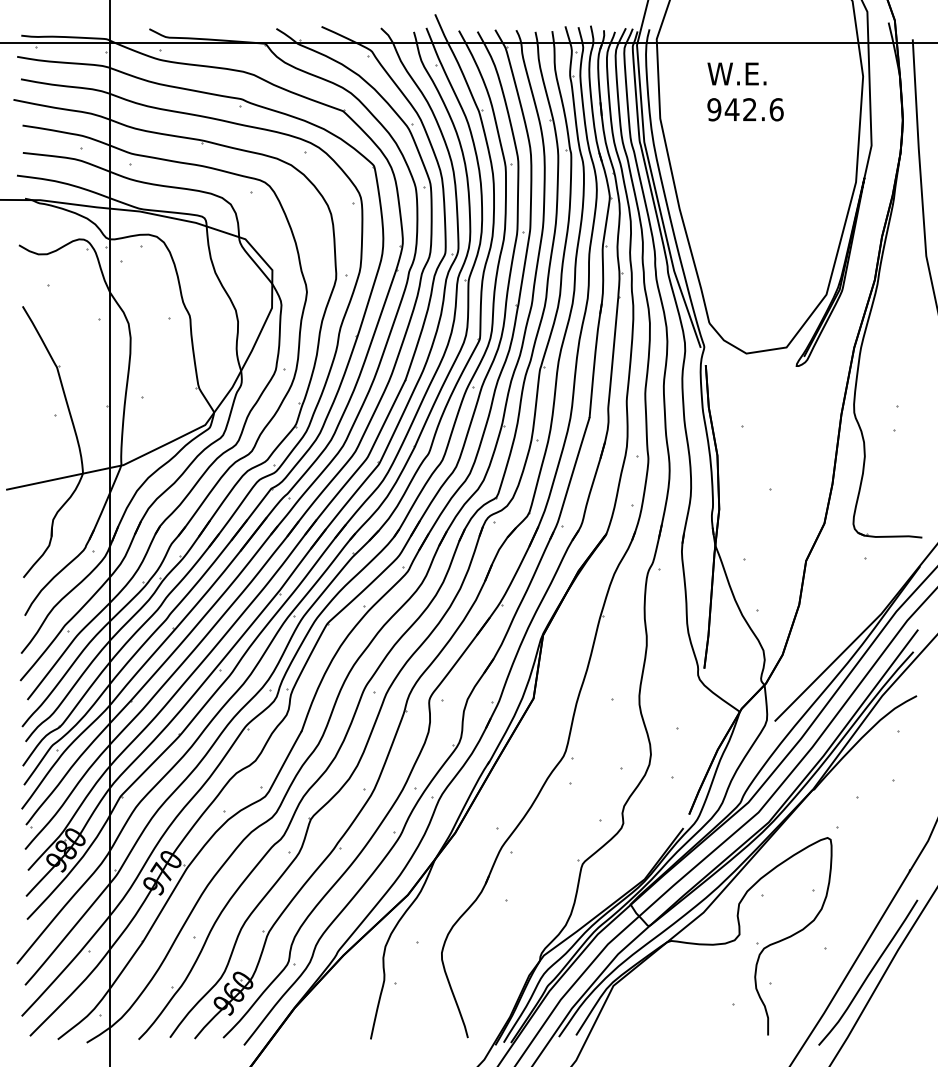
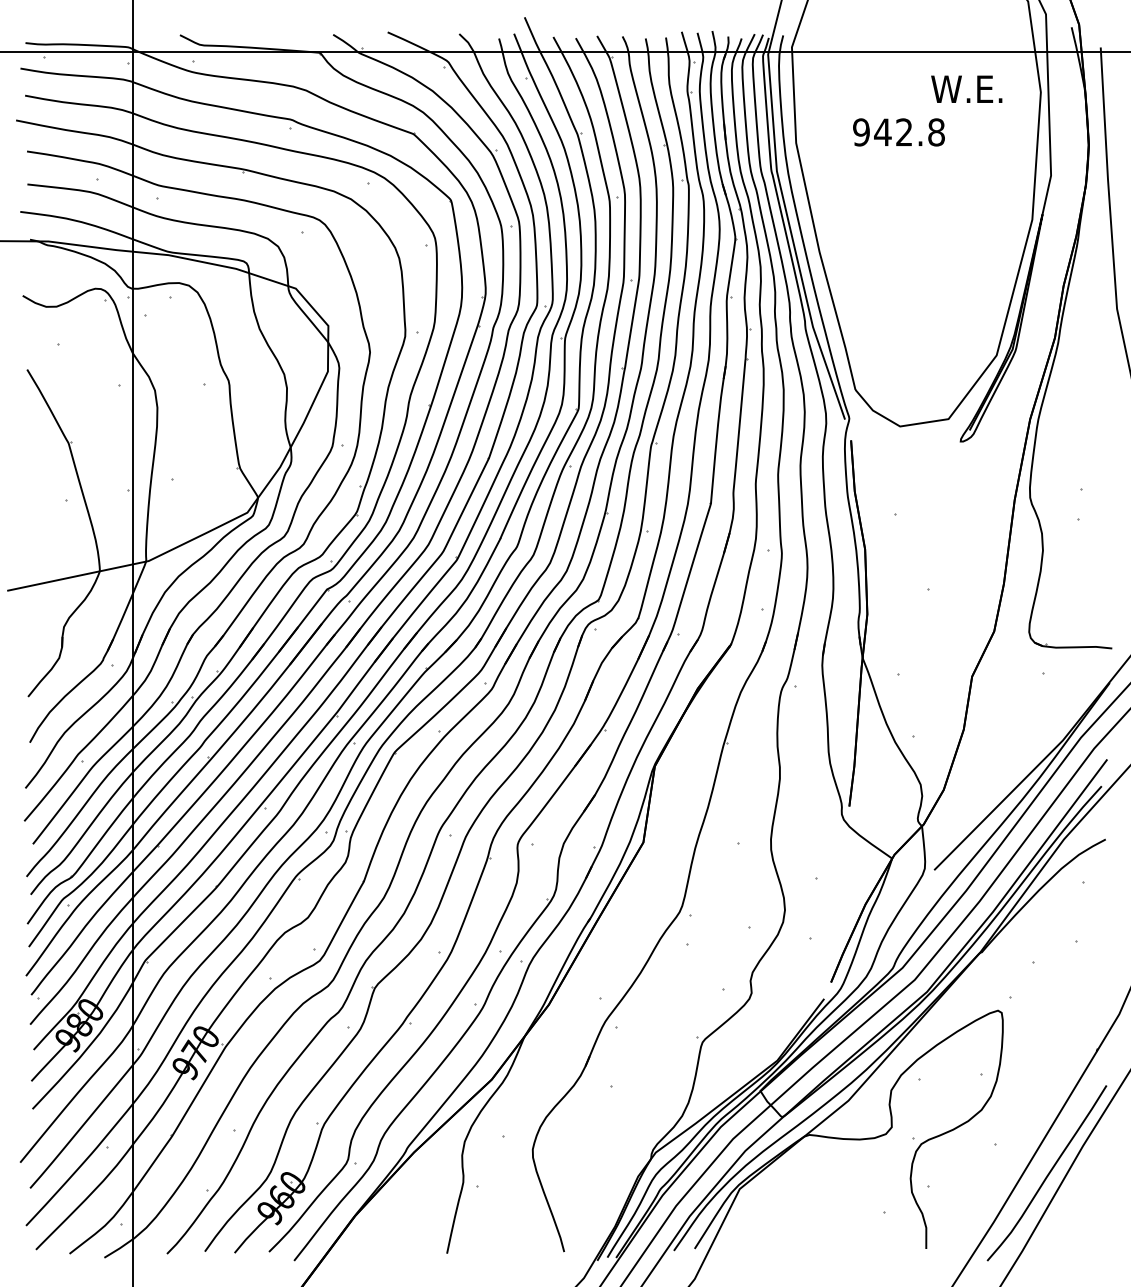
text: (736, 73) -> (966, 88), moved
text: (776, 109) -> (936, 132), 942.6 -> 942.8

